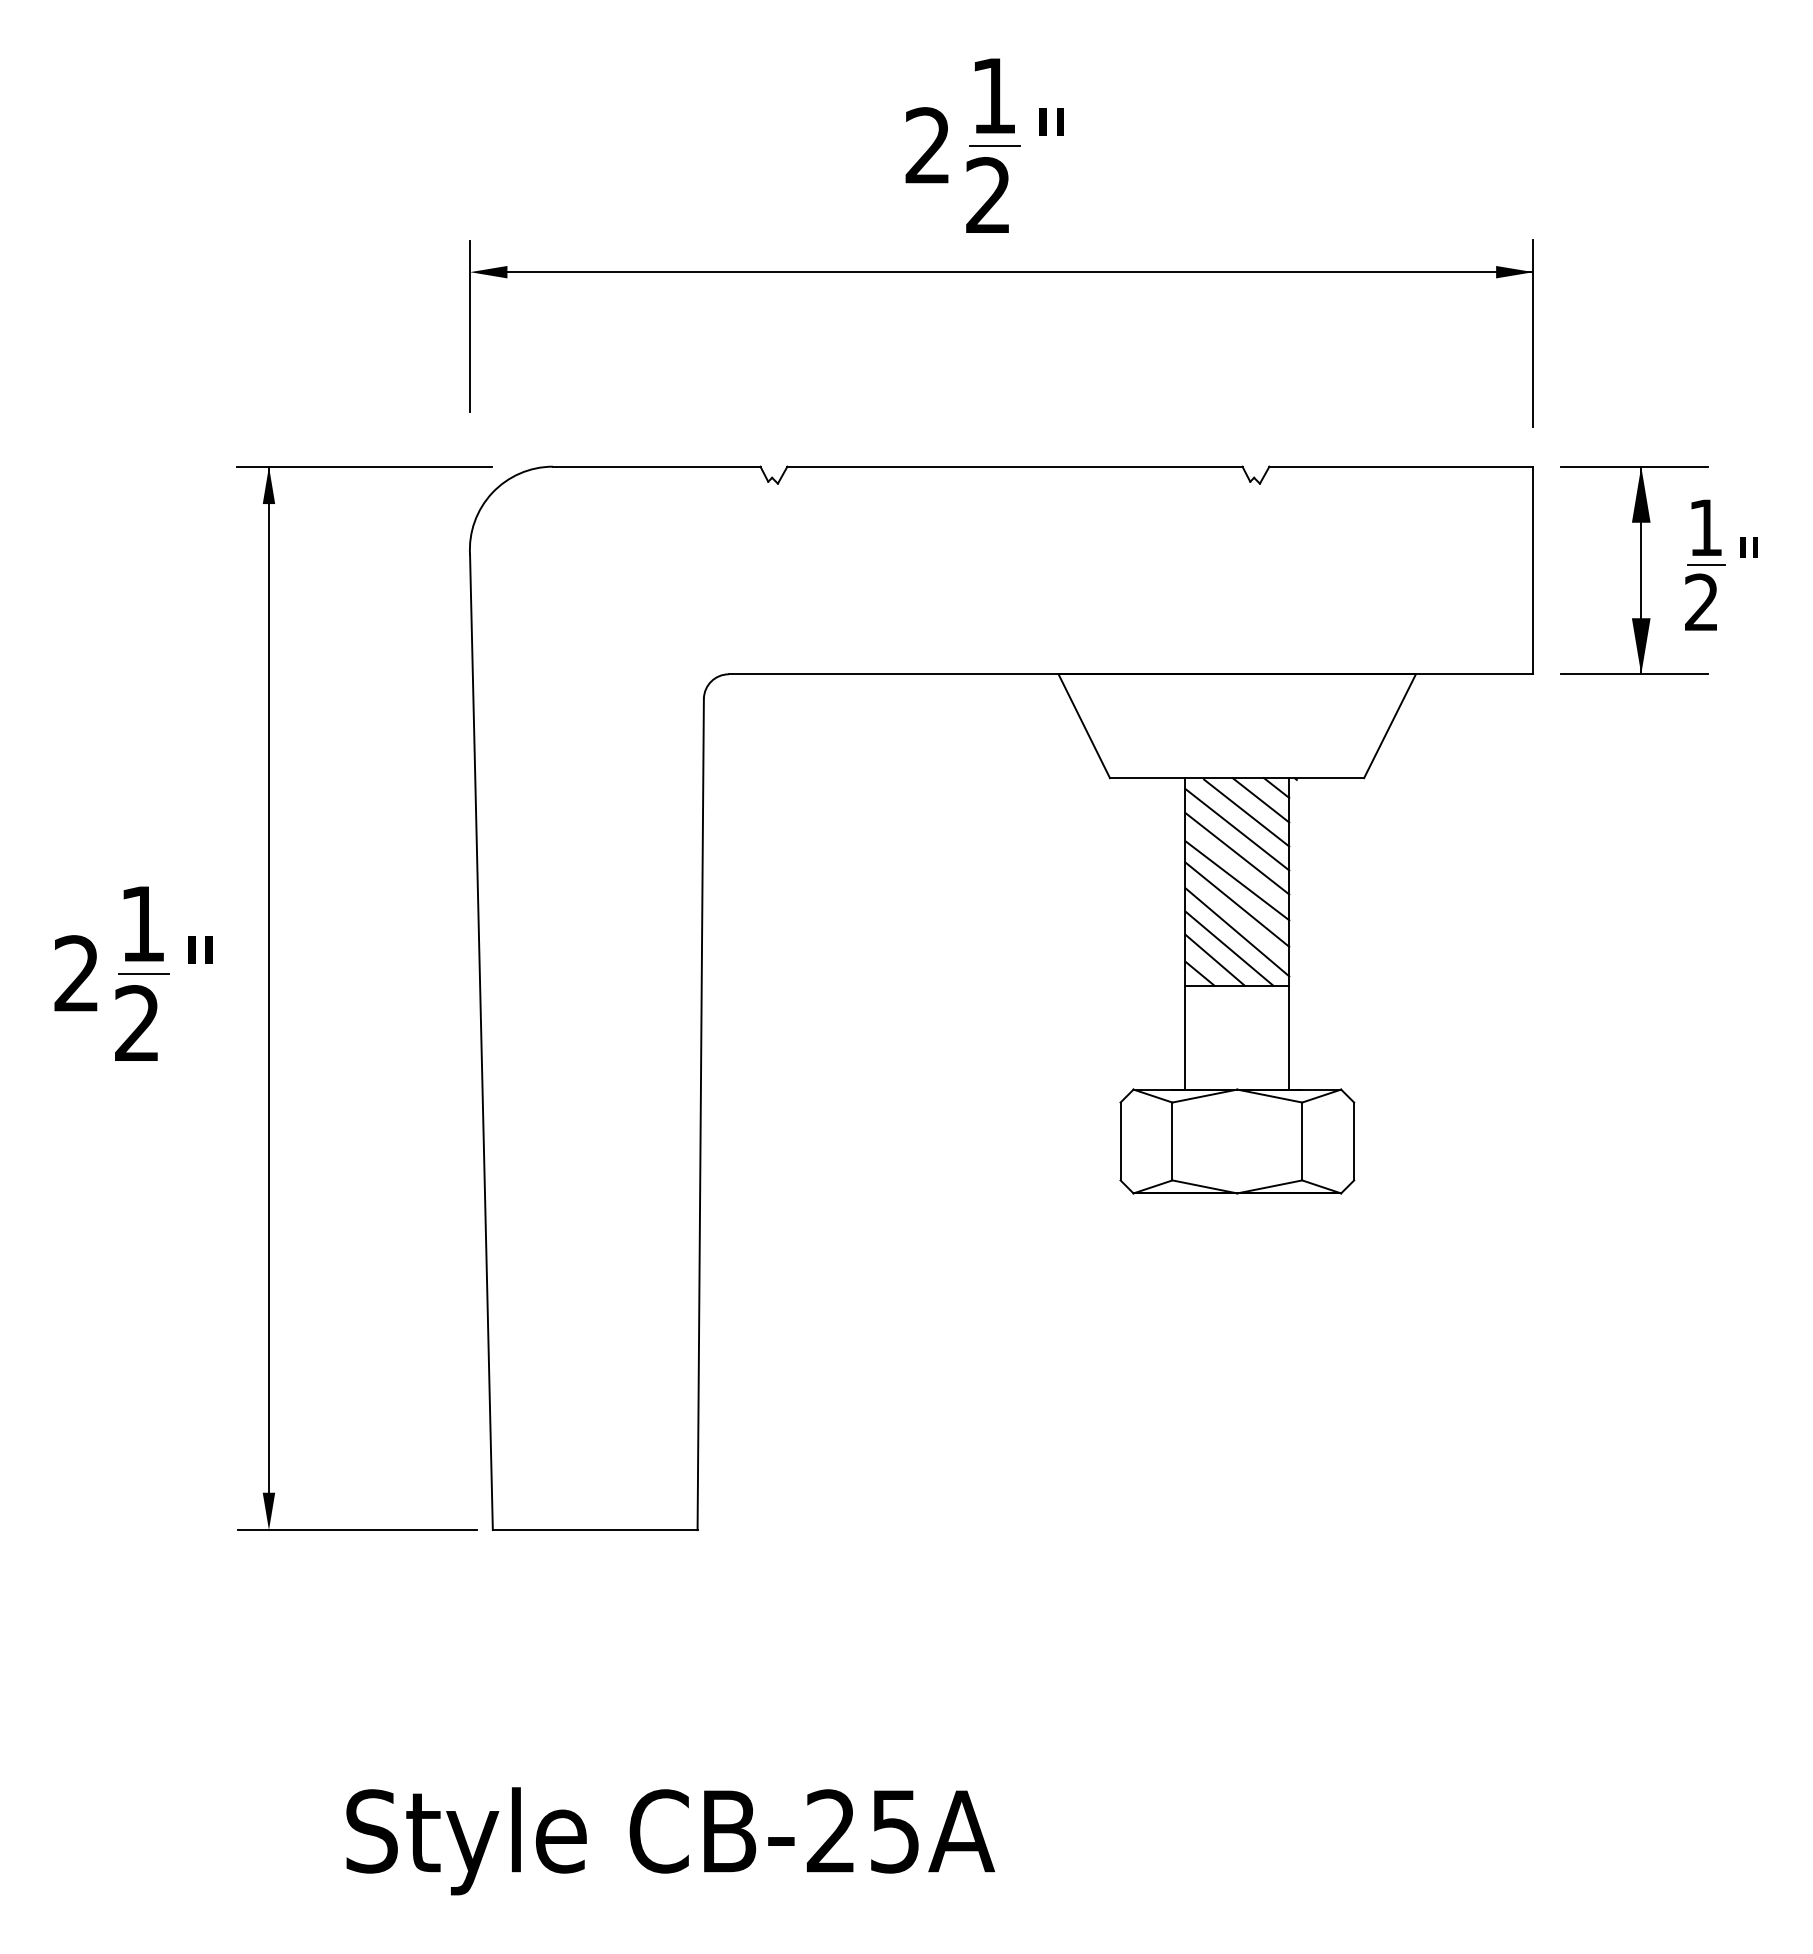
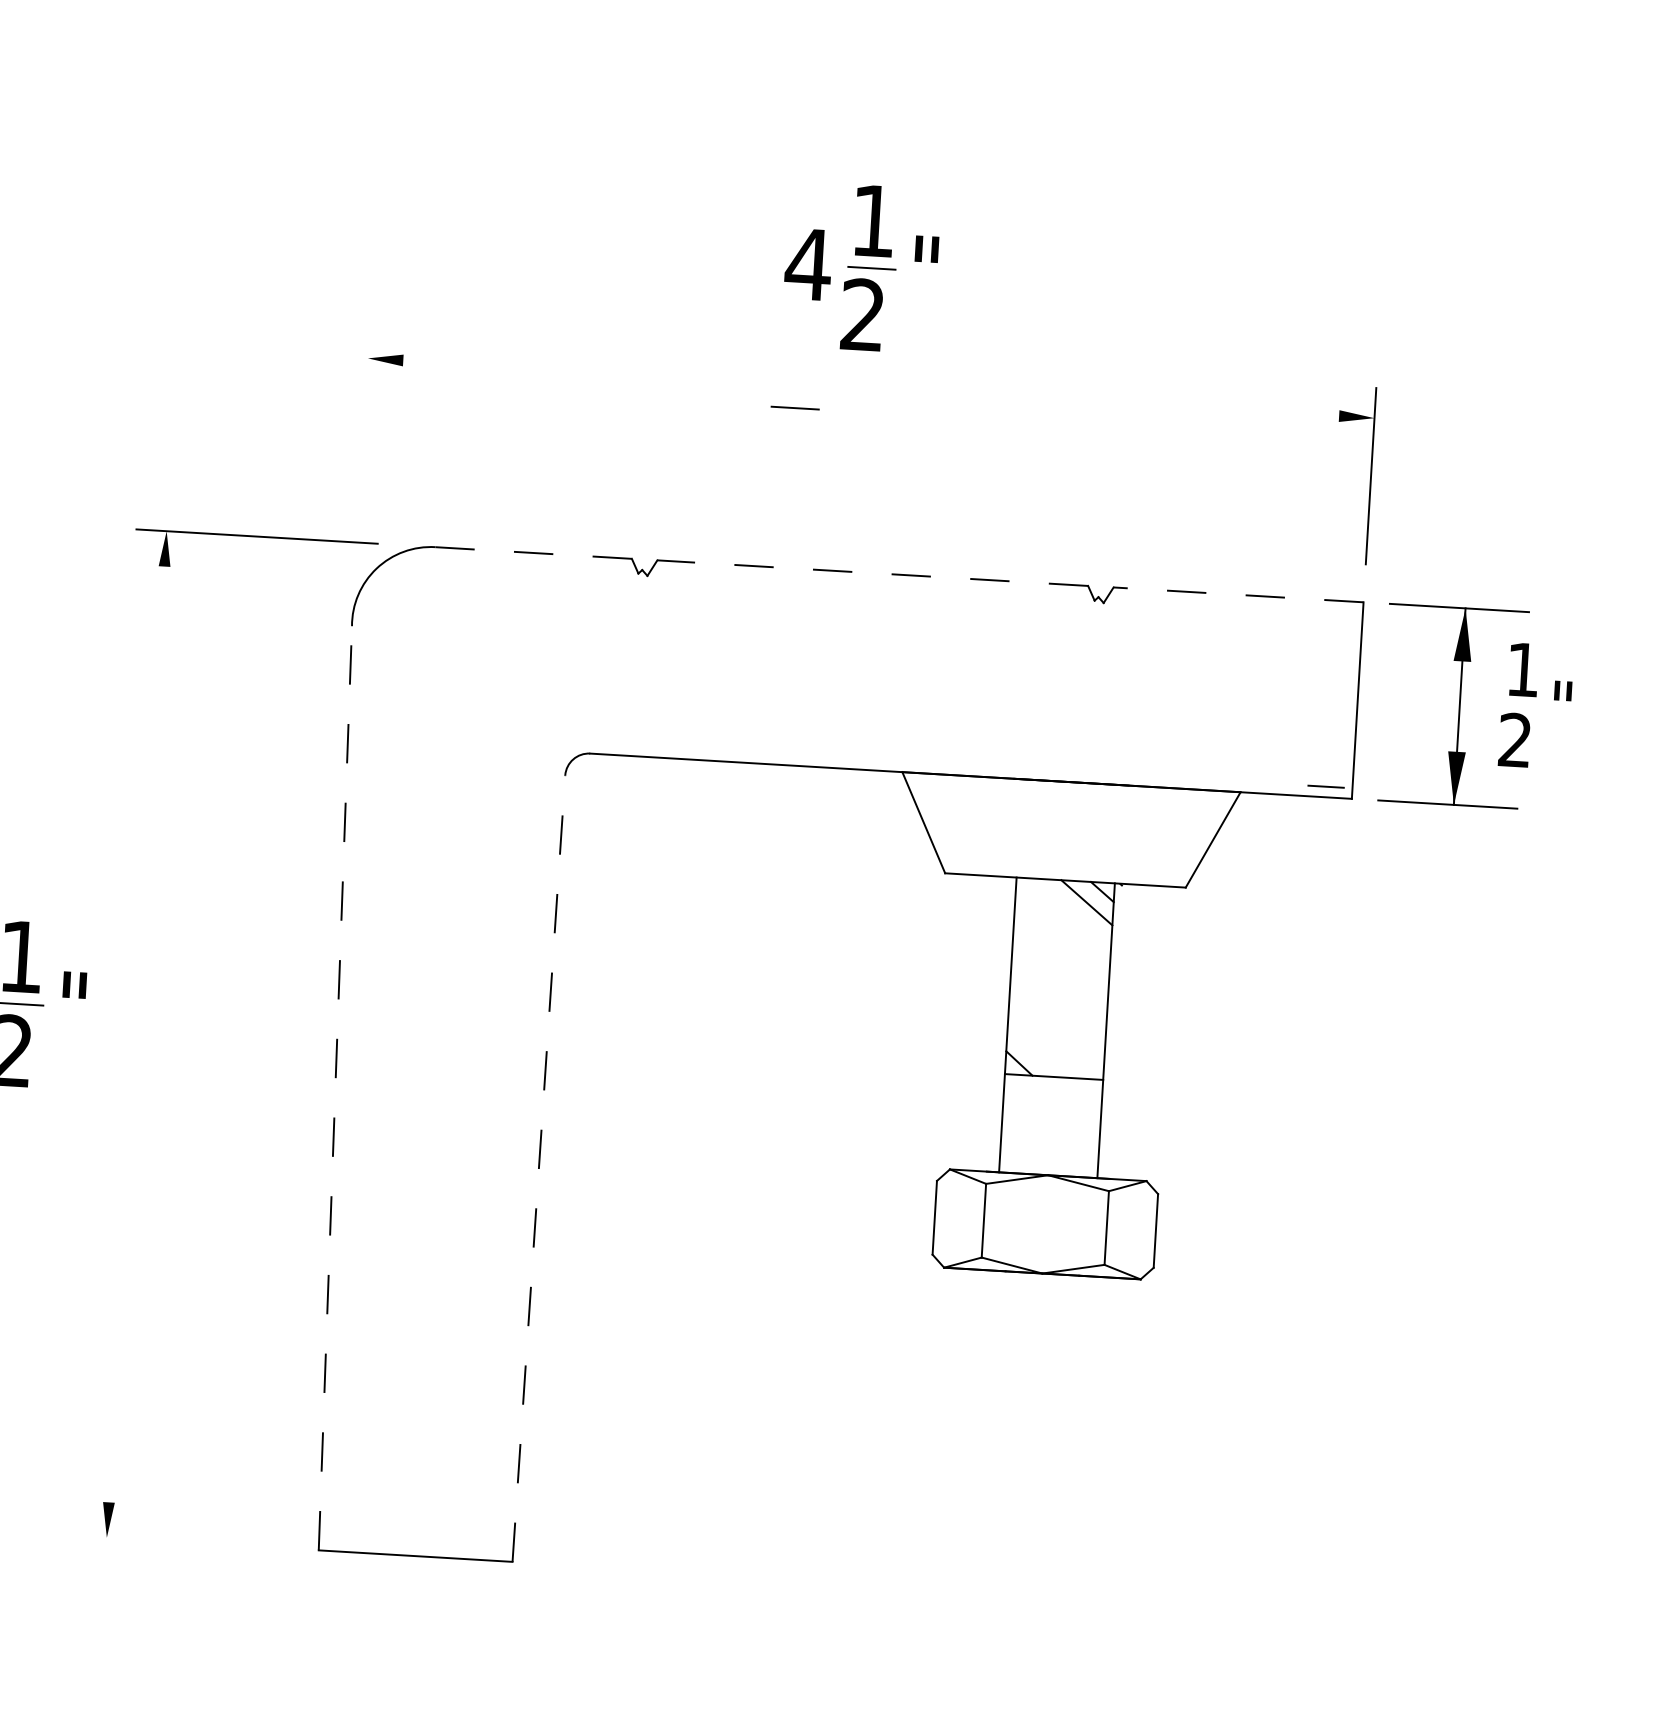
text: (927, 145) -> (808, 264), 2 -> 4
line: (1020, 272) -> (888, 389), removed
line: (922, 297) -> (794, 407), added
line: (470, 326) -> (365, 409), removed
line: (656, 466) -> (533, 552), solid -> dashed
line: (1014, 466) -> (872, 572), solid -> dashed
line: (1400, 466) -> (1237, 594), solid -> dashed
line: (1706, 564) -> (1326, 786), moved
line: (1246, 812) -> (1072, 913), removed
line: (1237, 829) -> (1063, 929), removed
line: (1237, 853) -> (1061, 951), removed
line: (1237, 880) -> (1060, 977), removed
line: (1237, 904) -> (1058, 1000), removed
line: (1237, 932) -> (1057, 1026), removed
line: (1229, 948) -> (1048, 1041), removed
line: (1214, 959) -> (1033, 1050), removed
line: (268, 979) -> (137, 1016), removed
line: (481, 1042) -> (335, 1088), solid -> dashed
line: (700, 1114) -> (538, 1168), solid -> dashed
line: (356, 1530) -> (189, 1543), removed

